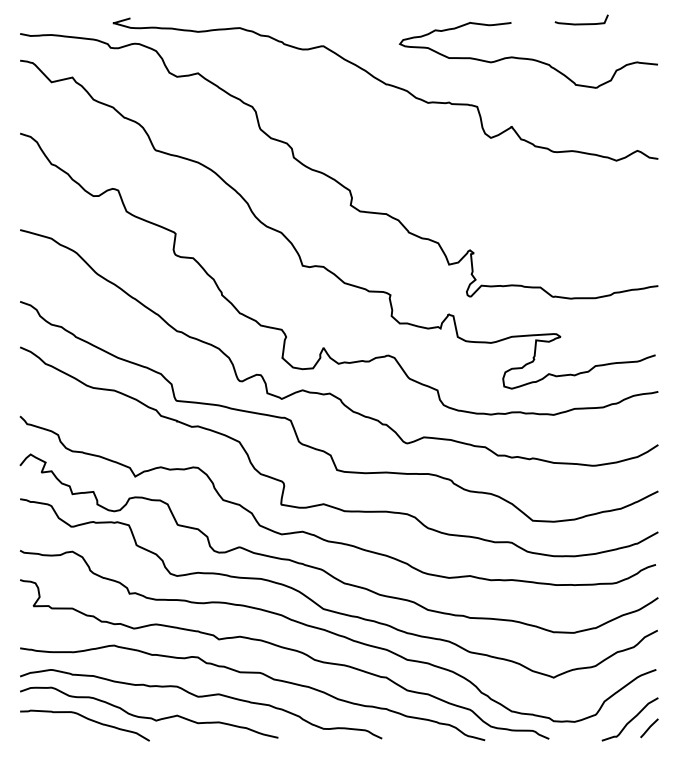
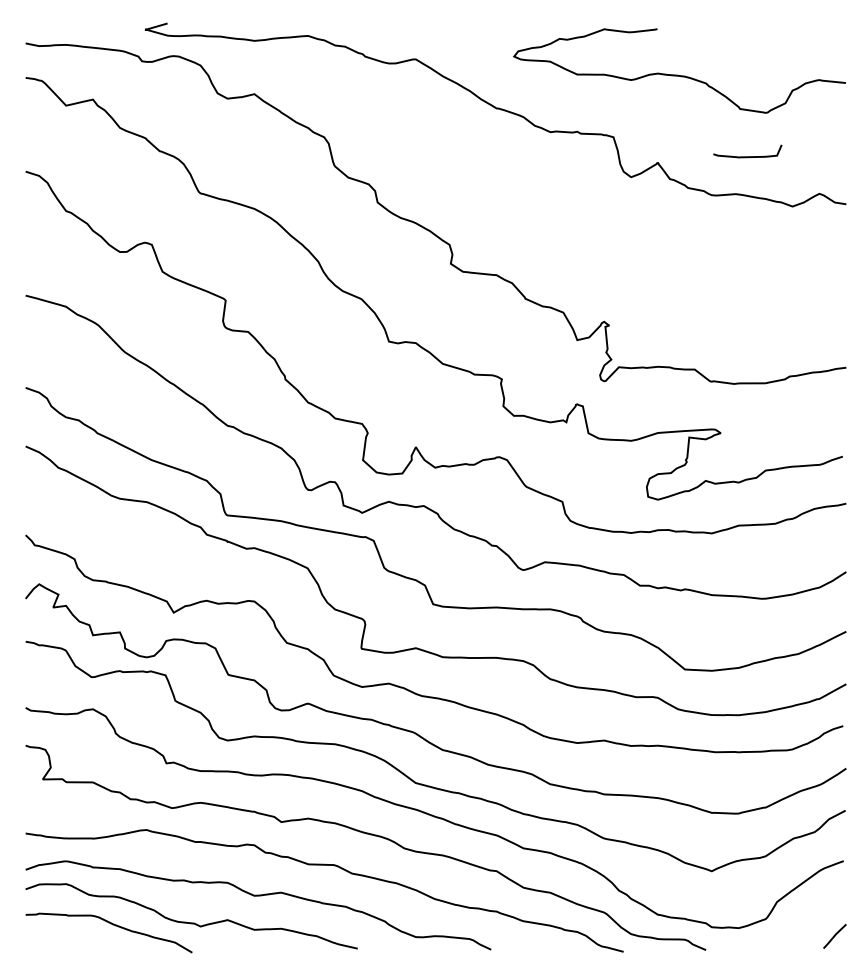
curve: (581, 23) -> (747, 156), moved
curve: (630, 719) -> (810, 925), removed

